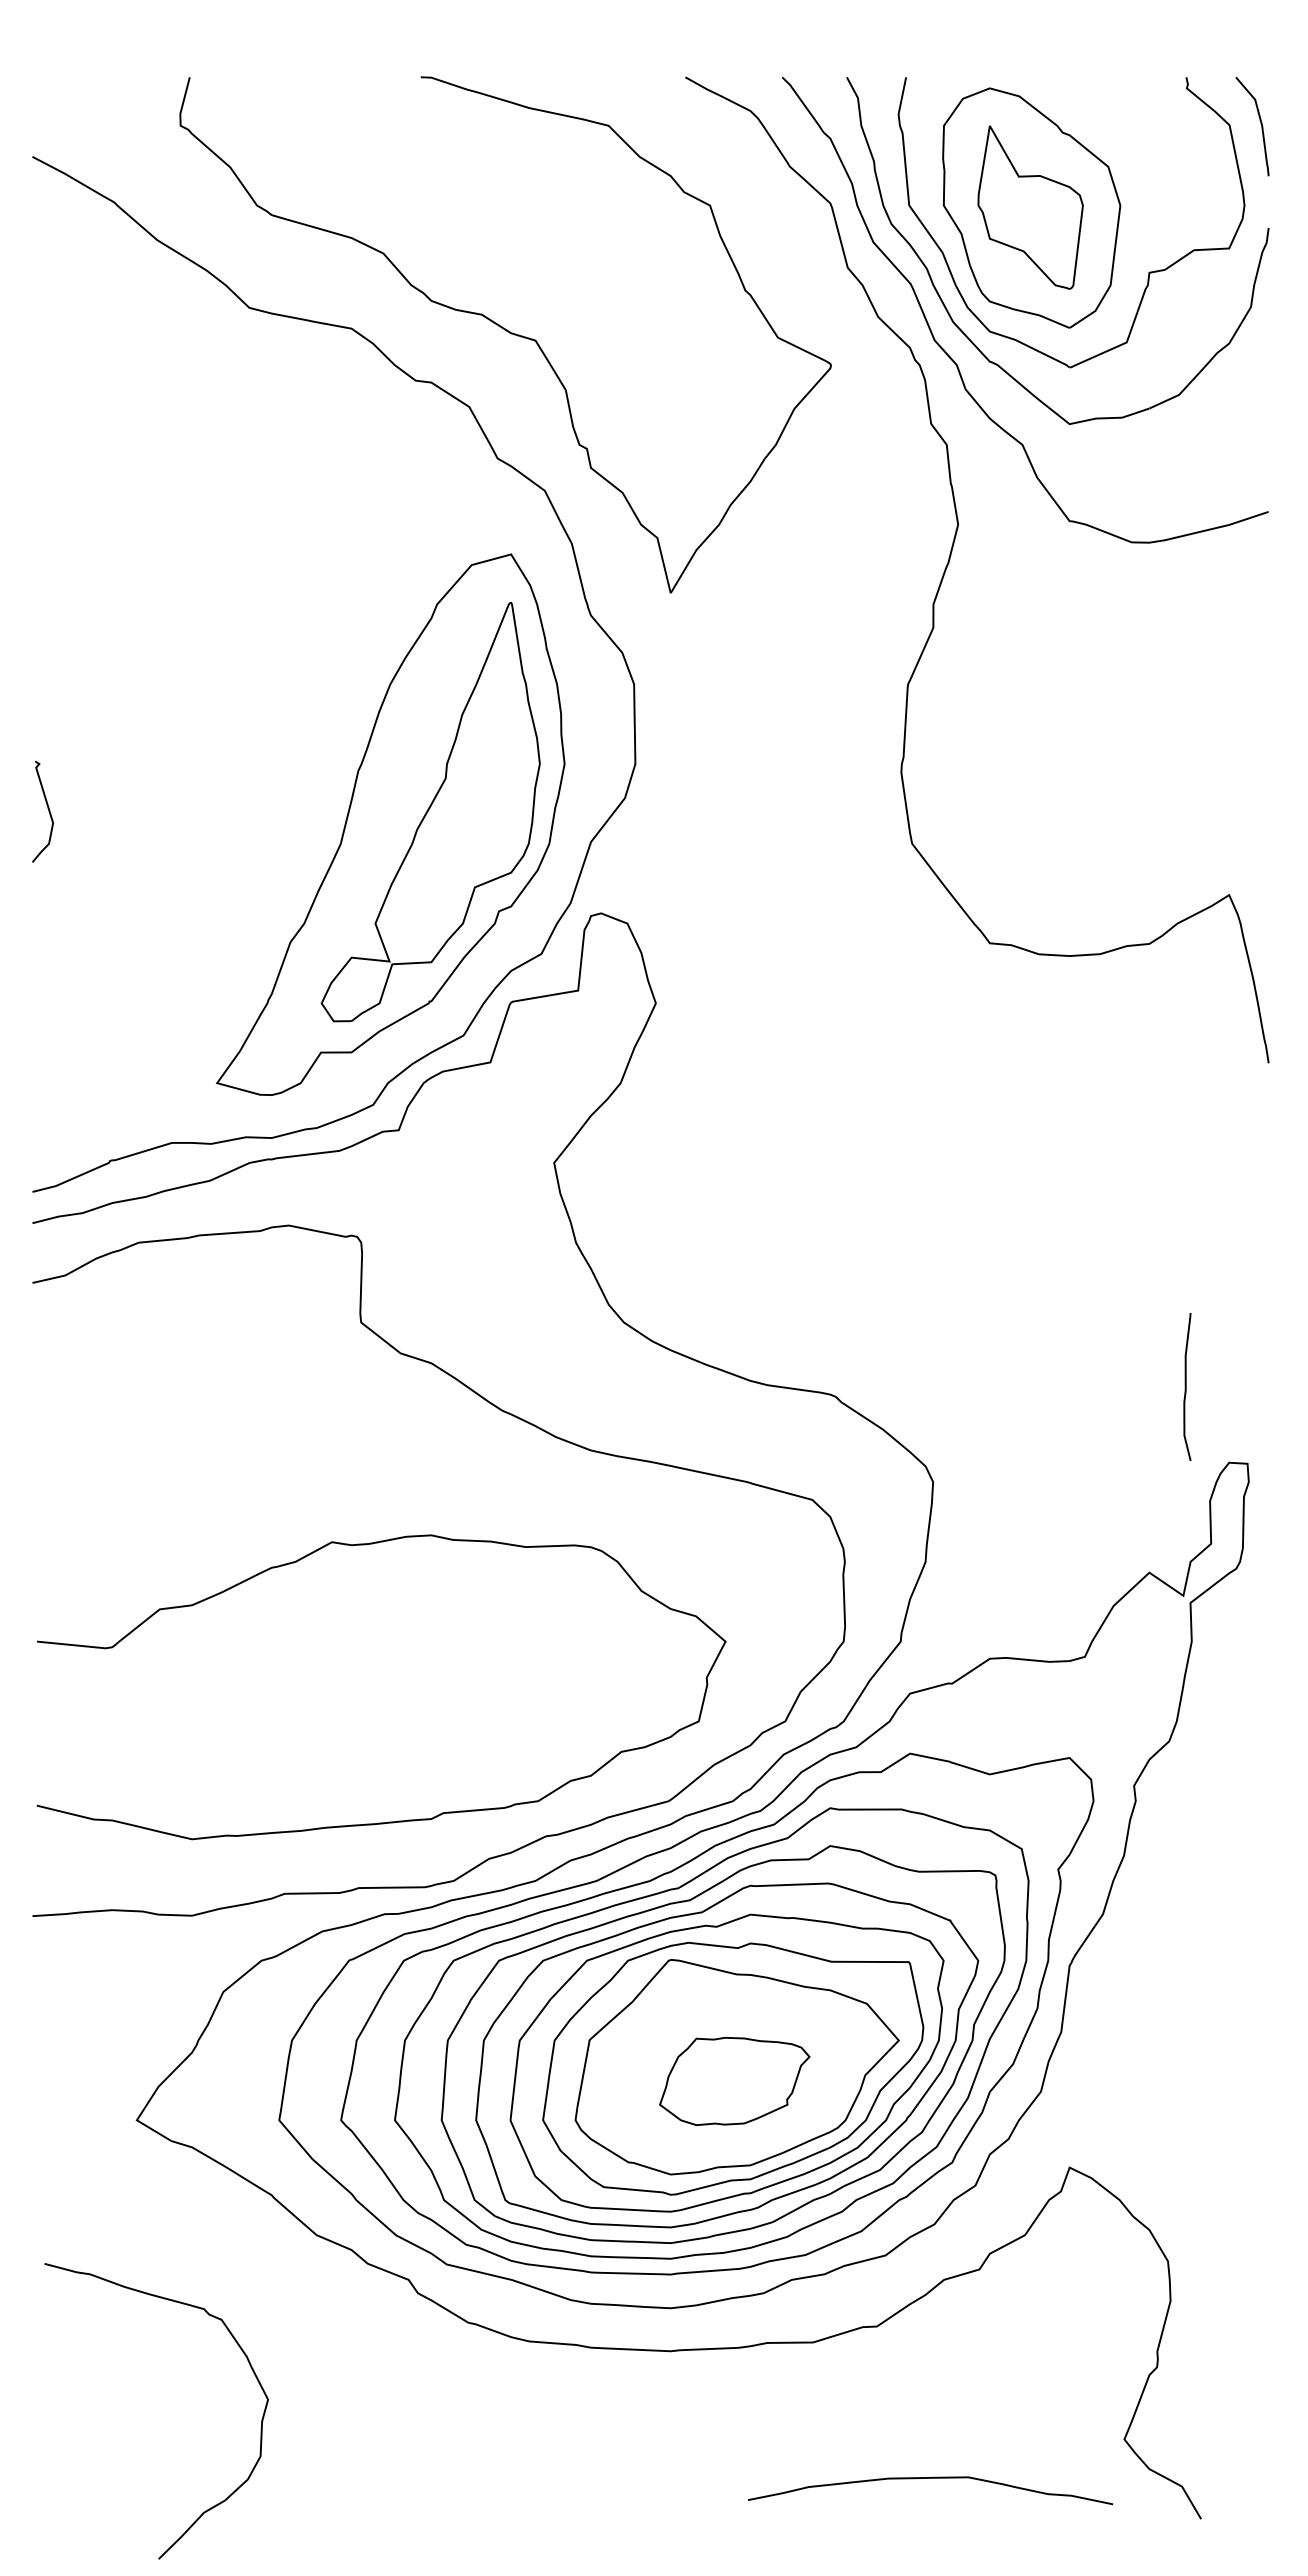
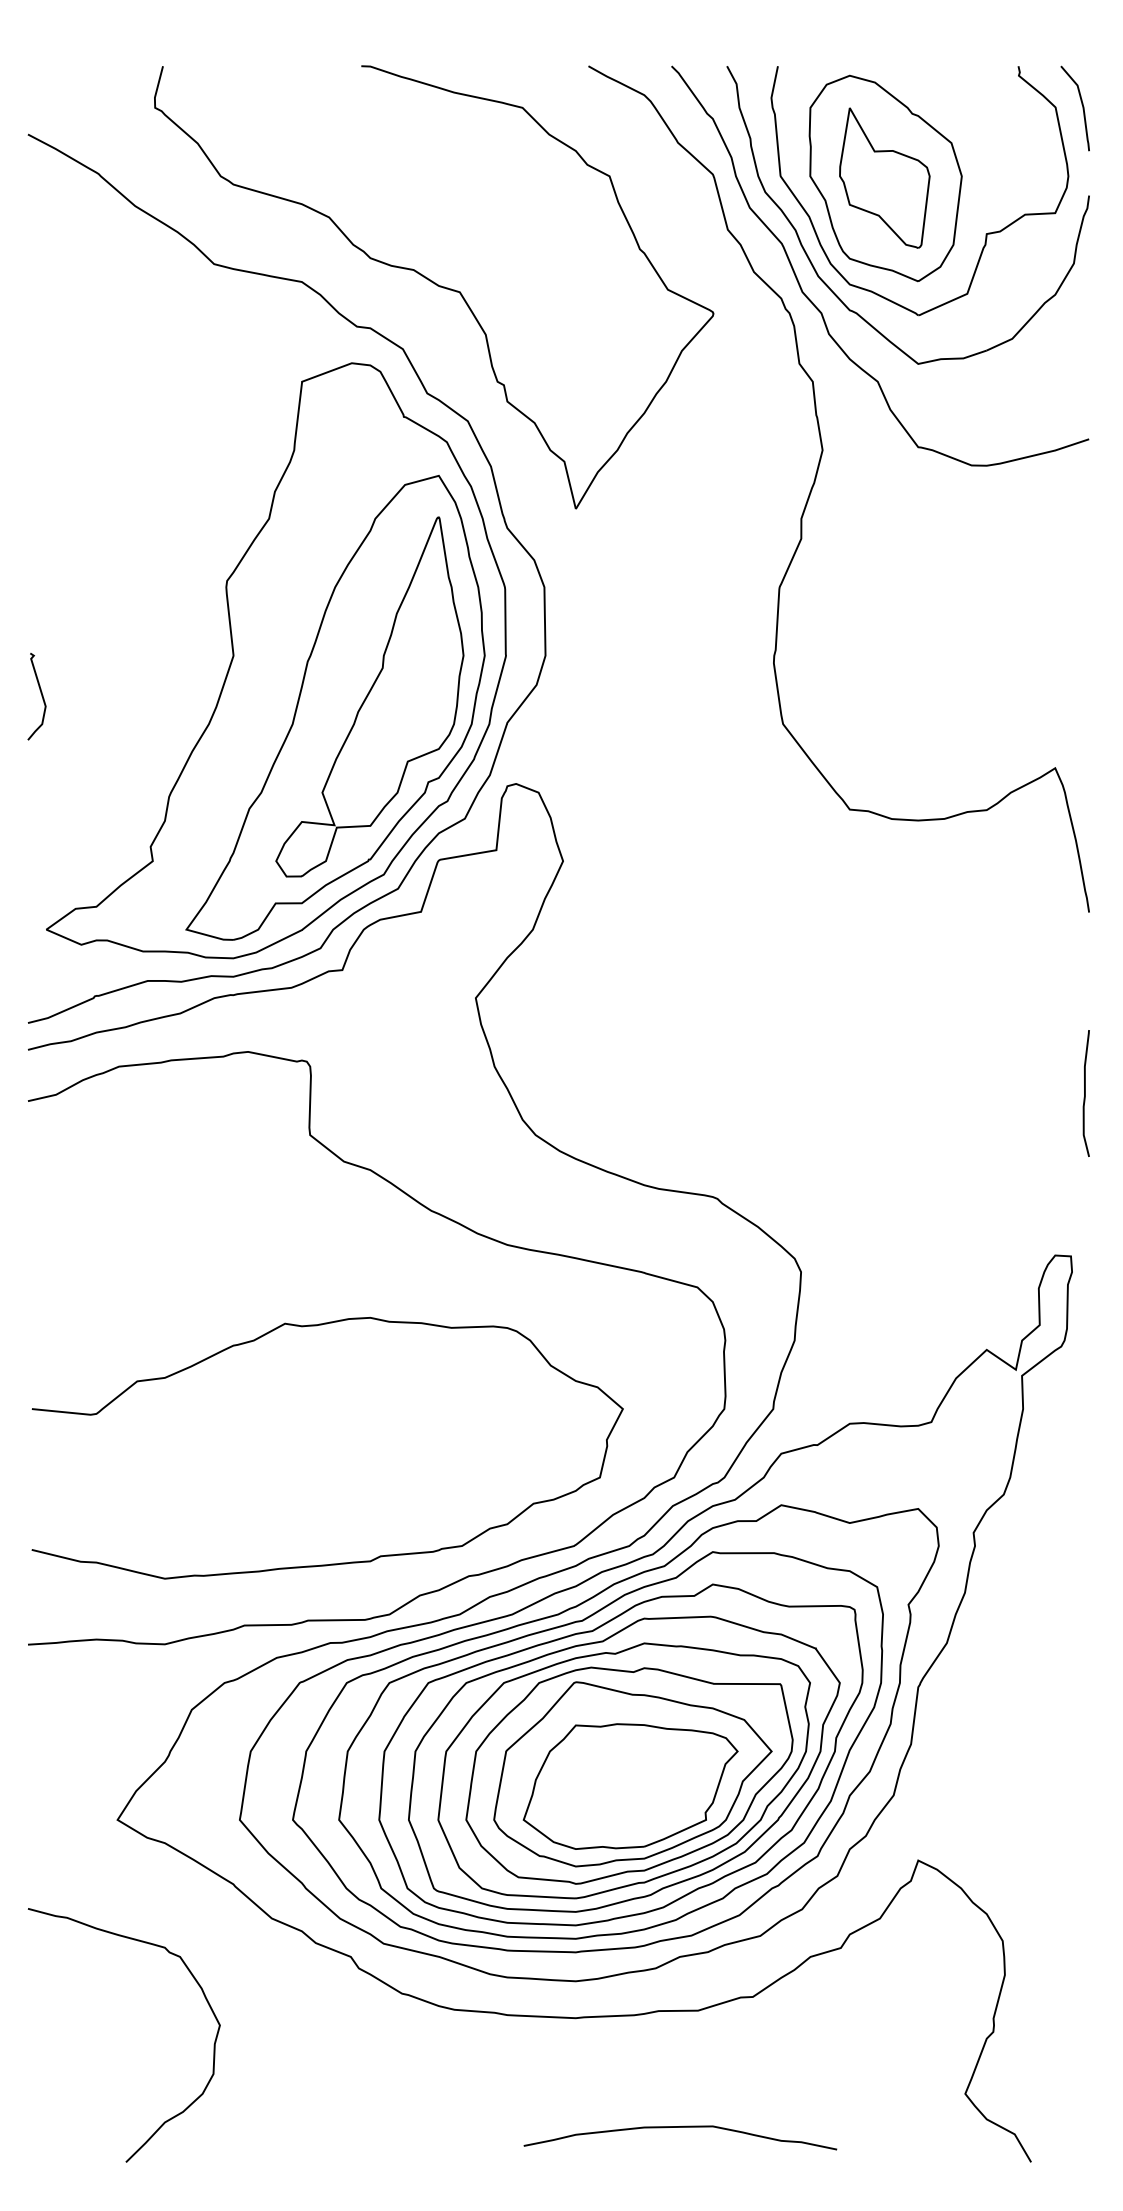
part: (321, 769) -> (276, 660), added
curve: (1186, 1386) -> (1085, 1093), moved
part: (734, 2081) -> (630, 1786), size x1.67
curve: (249, 2365) -> (203, 1996), moved
curve: (930, 2478) -> (680, 2127), moved

